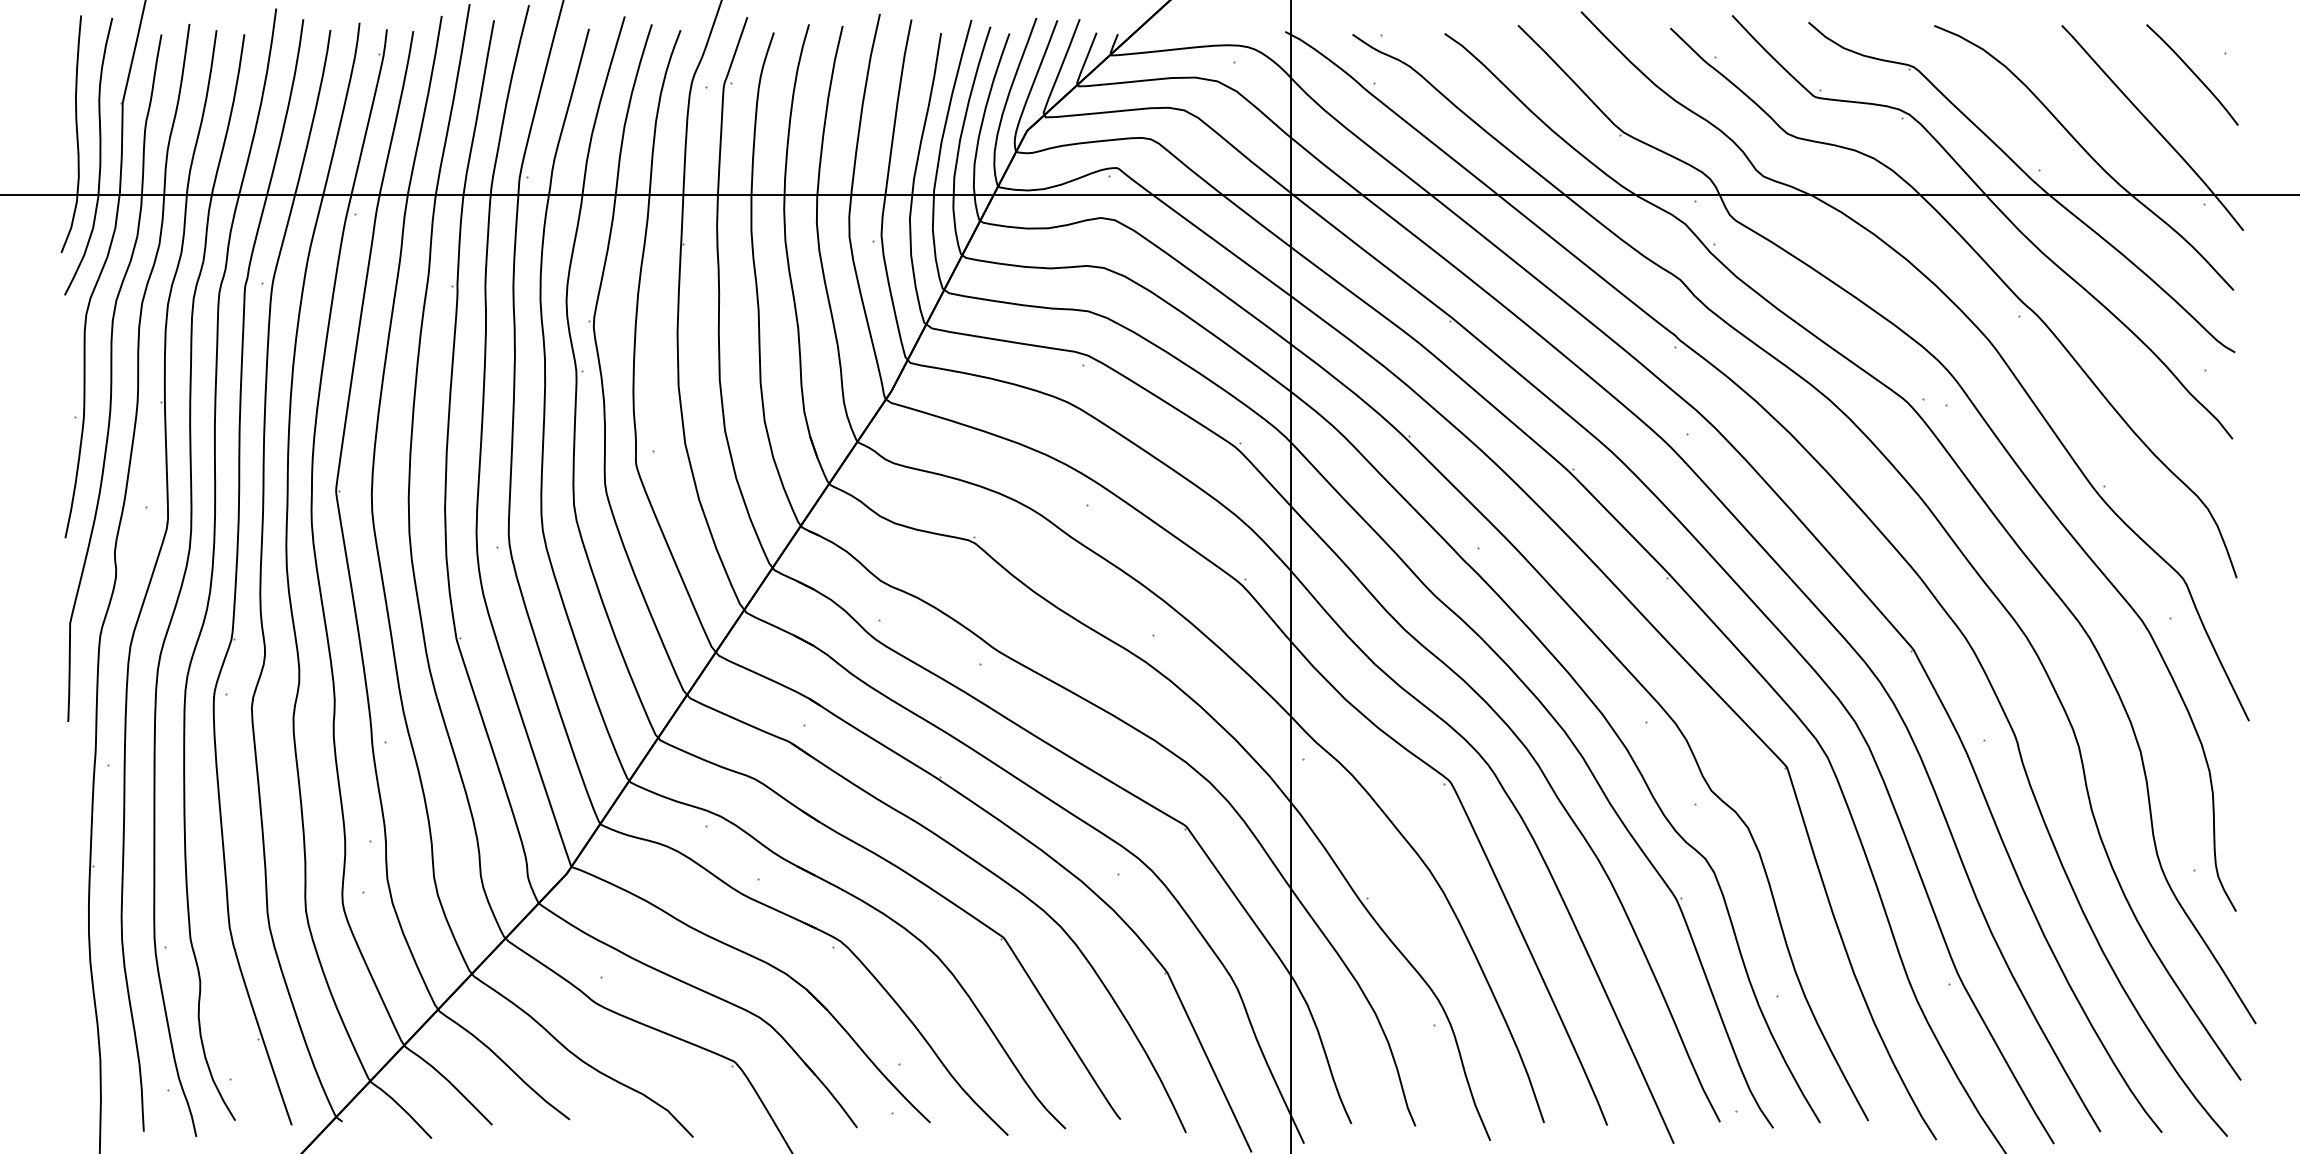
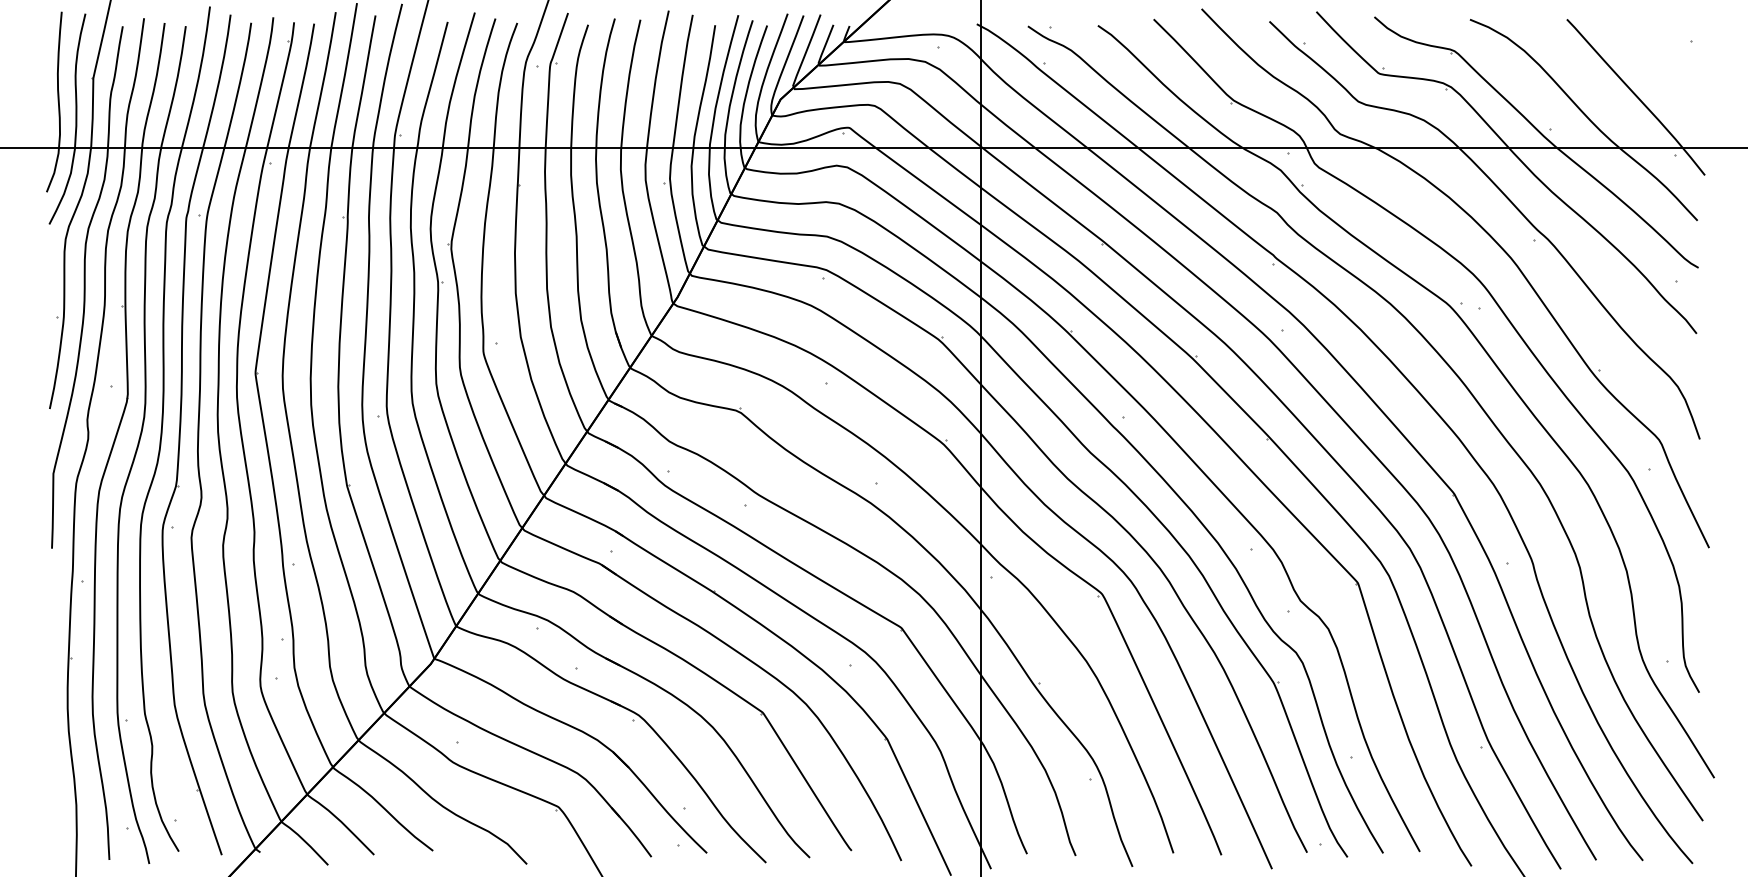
curve: (2192, 73) -> (1666, 55), removed

